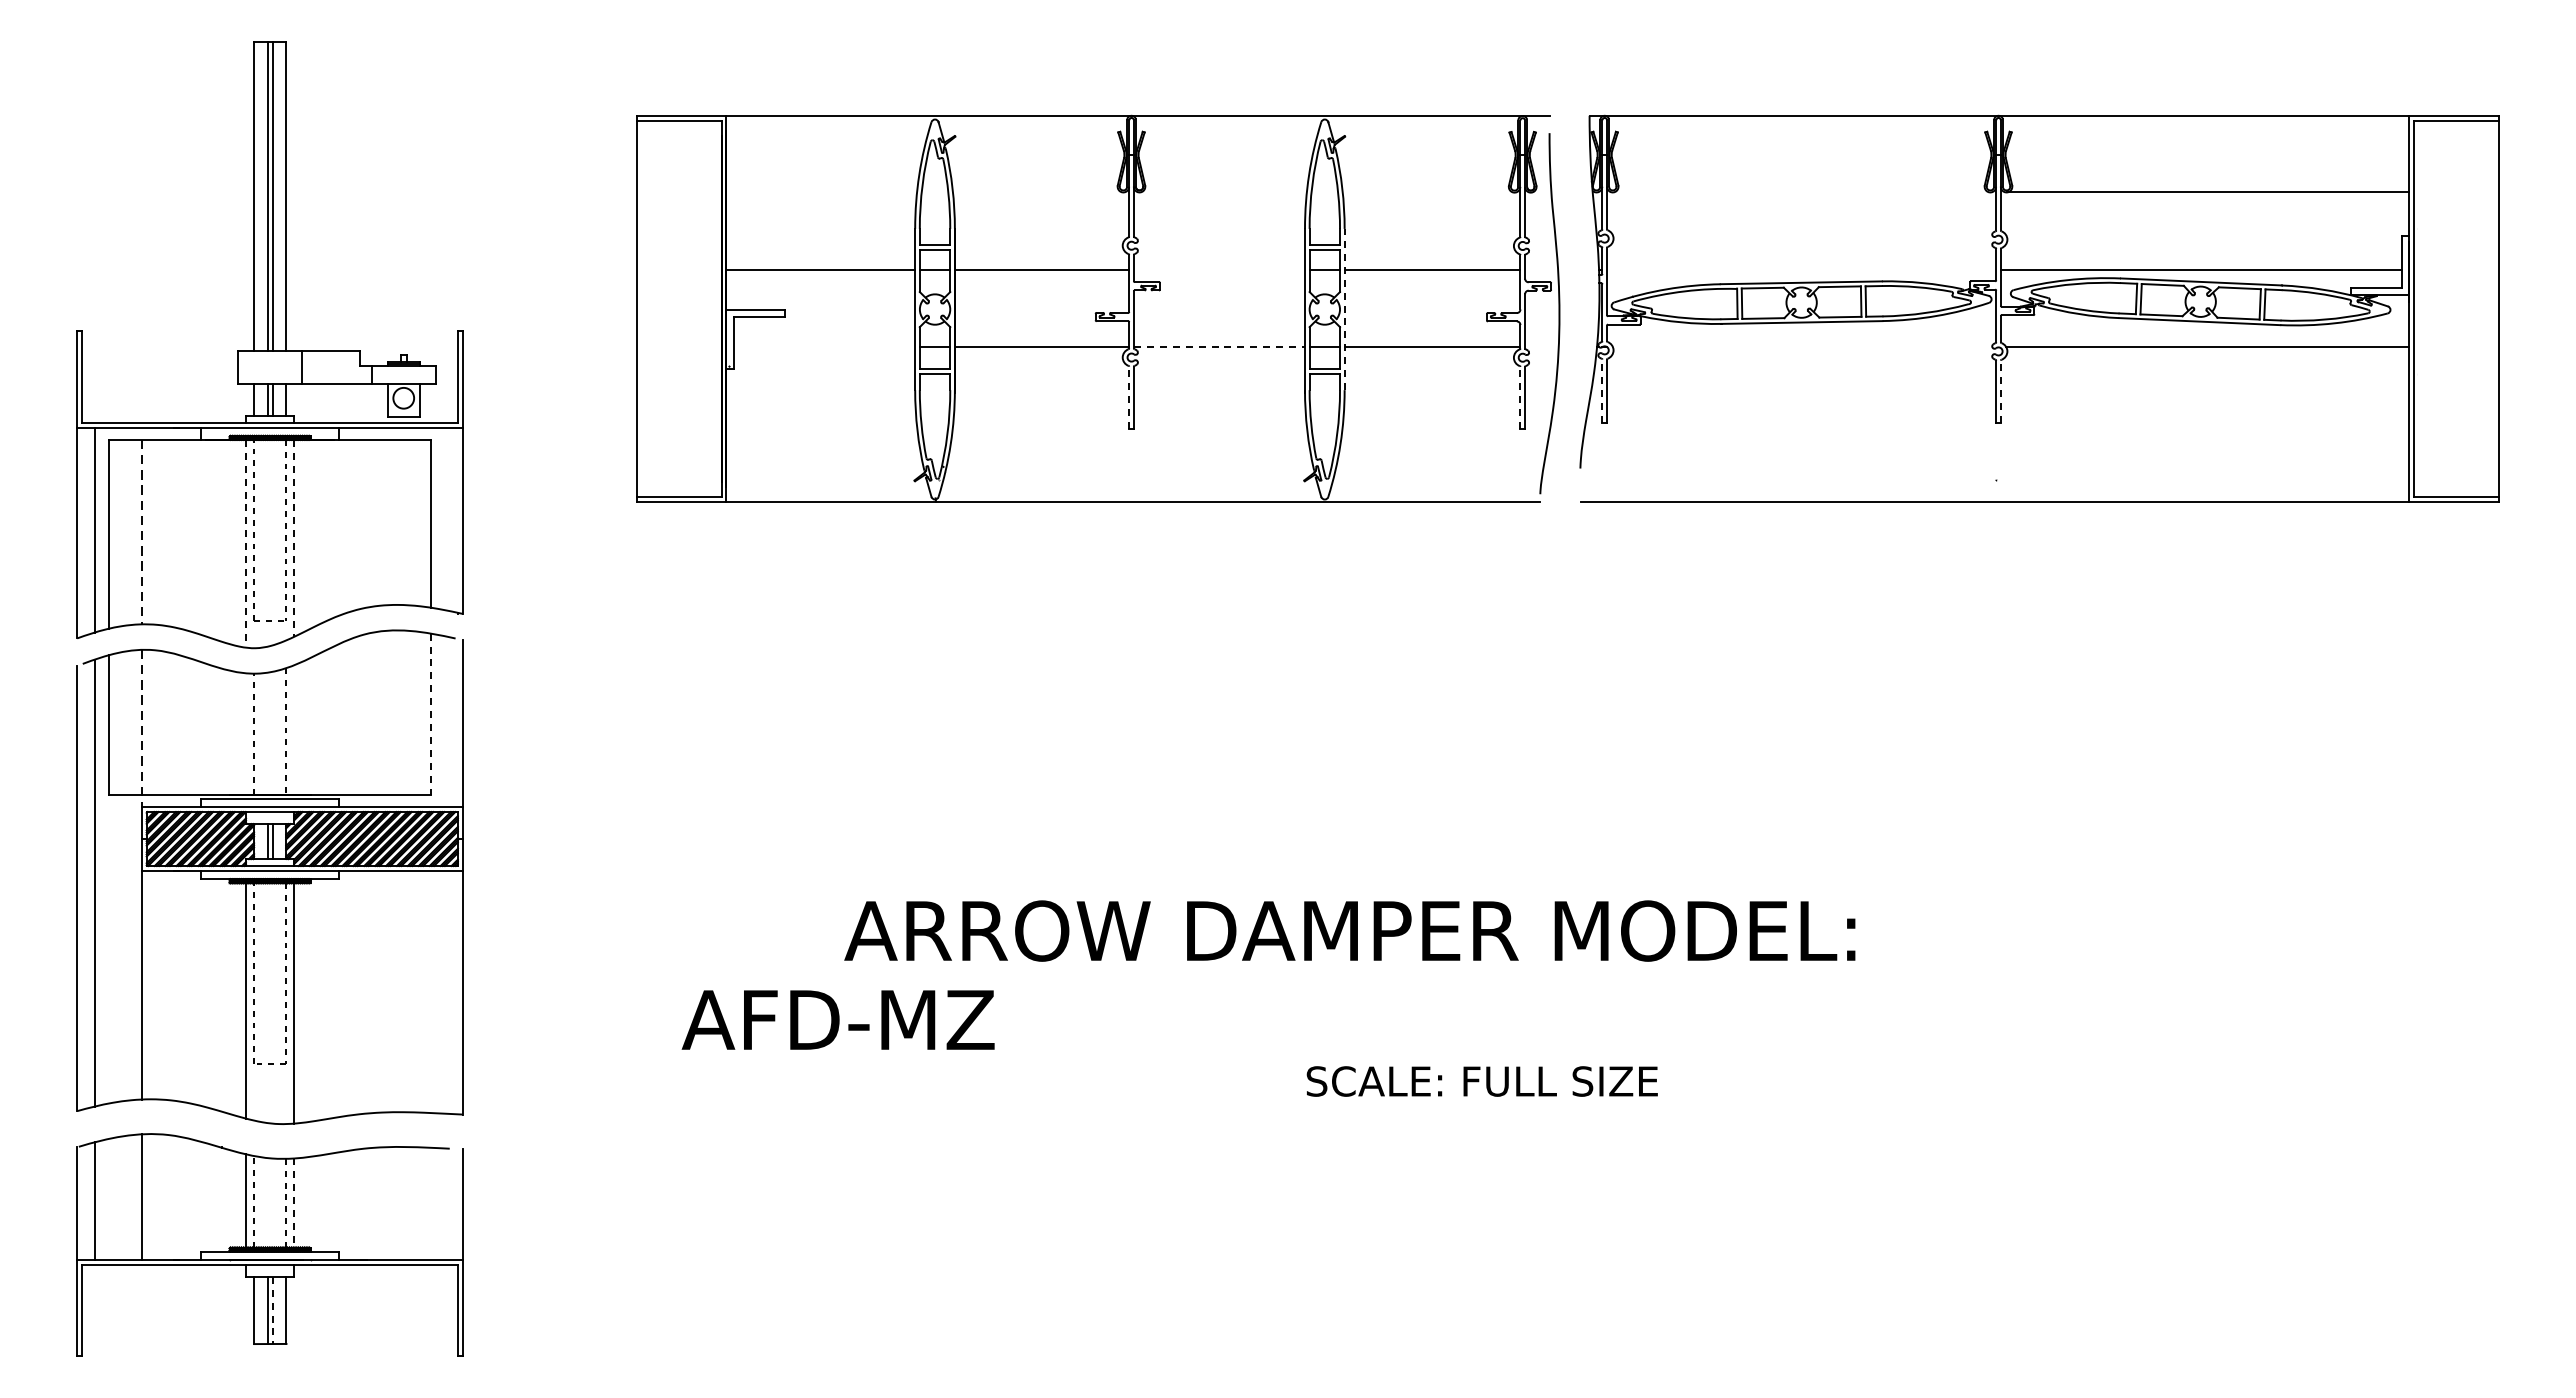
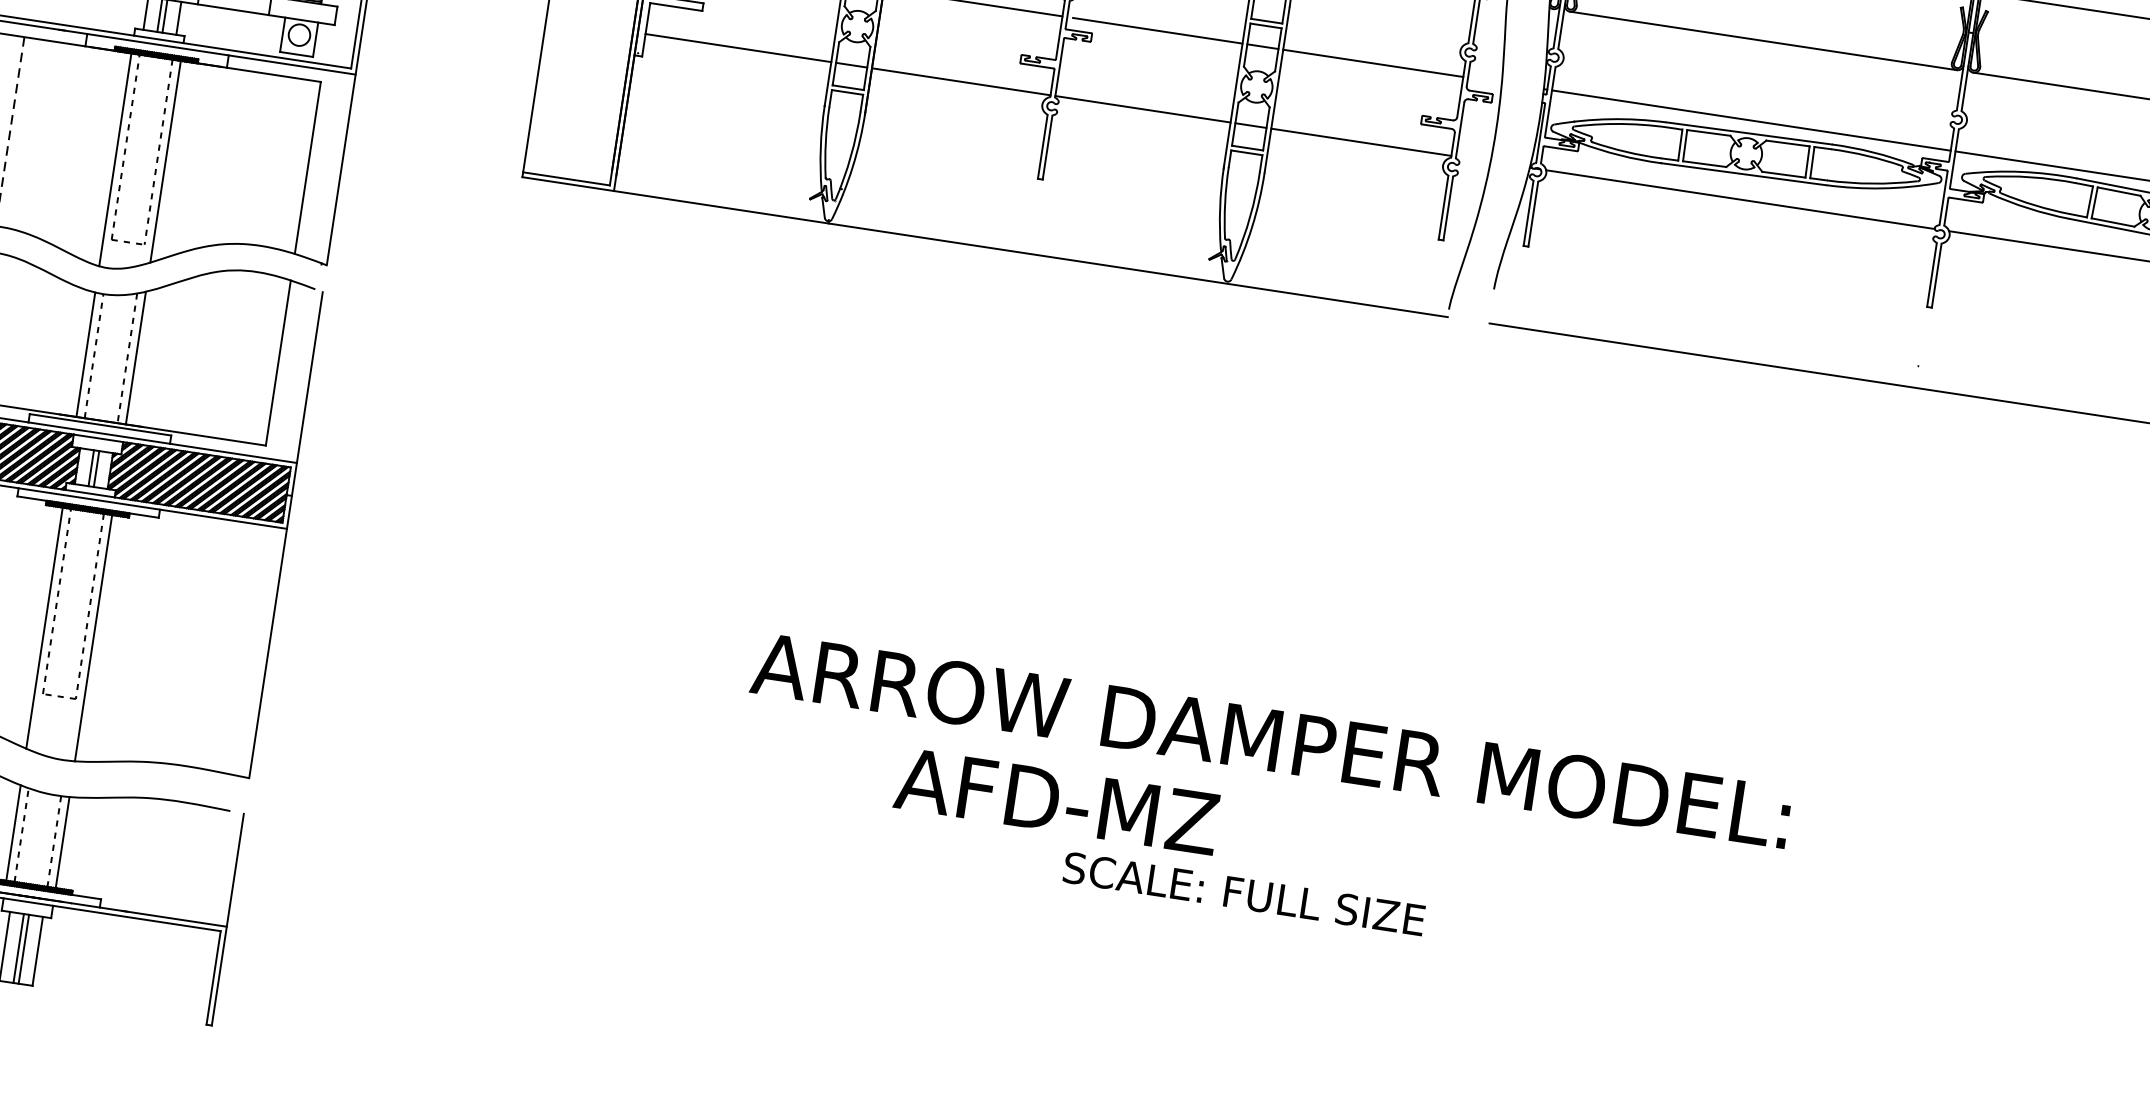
line: (1801, 192) -> (1763, 40), added
line: (1221, 270) -> (1157, 30), added
line: (1801, 270) -> (1751, 120), added
line: (1344, 309) -> (1276, 90), dashed -> solid
line: (824, 347) -> (738, 48), added
line: (1219, 347) -> (1143, 109), dashed -> solid
line: (1802, 347) -> (1740, 199), added
line: (1602, 391) -> (1528, 213), dashed -> solid
line: (2000, 391) -> (1936, 275), dashed -> solid
line: (1129, 397) -> (1043, 146), dashed -> solid
line: (1520, 397) -> (1443, 207), dashed -> solid
line: (294, 538) -> (165, 161), dashed -> solid
line: (246, 543) -> (115, 159), dashed -> solid
line: (430, 714) -> (277, 363), dashed -> solid
line: (294, 729) -> (136, 357), added
line: (246, 733) -> (86, 354), added
text: (1349, 930) -> (1270, 739), moved
text: (837, 1019) -> (1056, 800), moved
text: (1481, 1081) -> (1243, 893), moved
line: (294, 1203) -> (62, 843), dashed -> solid
line: (272, 1310) -> (23, 949), dashed -> solid

